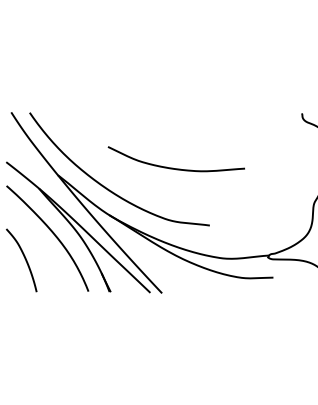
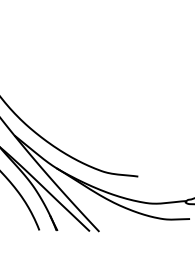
curve: (173, 167) -> (108, 129), removed

